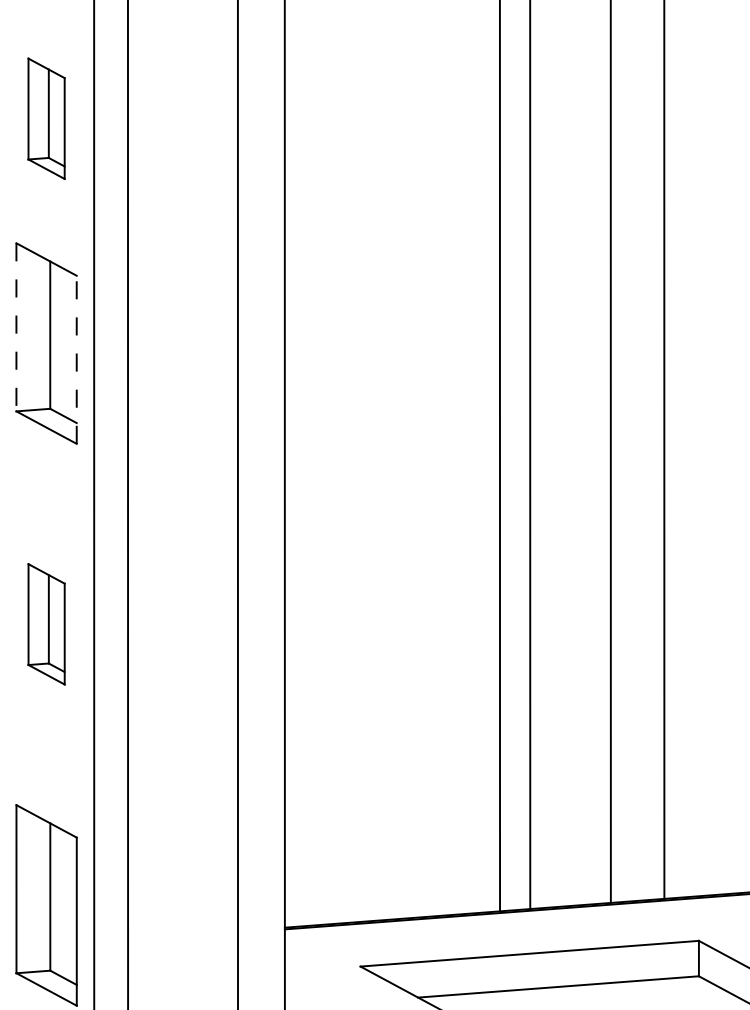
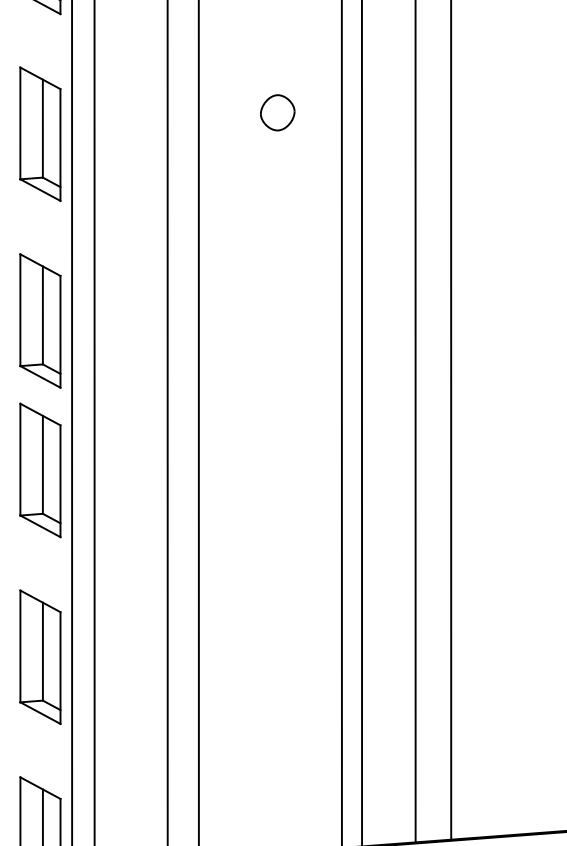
part: (46, 118) -> (40, 320), size x1.67
line: (16, 327) -> (20, 459), dashed -> solid
line: (76, 360) -> (60, 481), dashed -> solid
part: (46, 623) -> (40, 656), size x1.67

